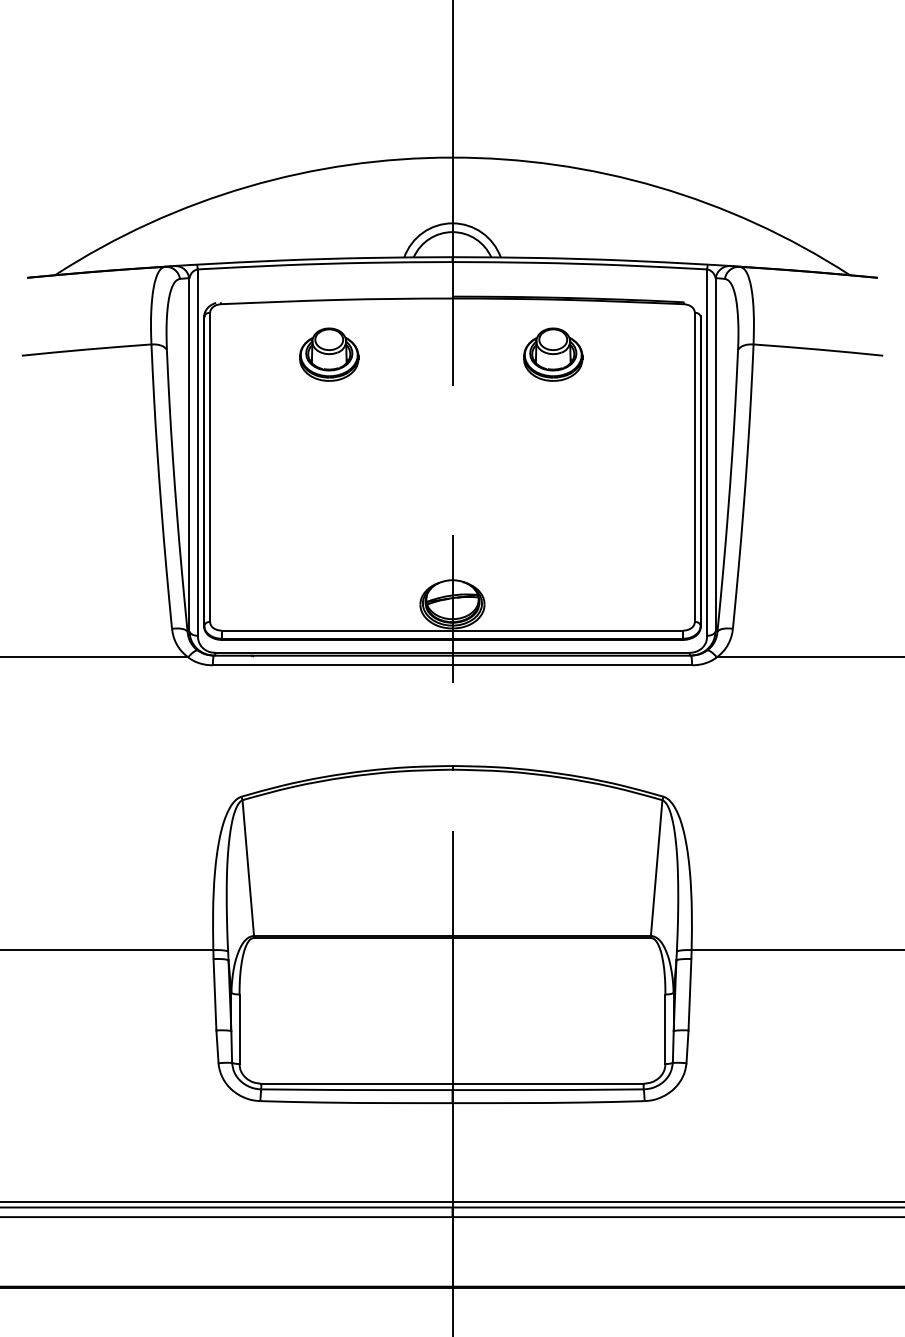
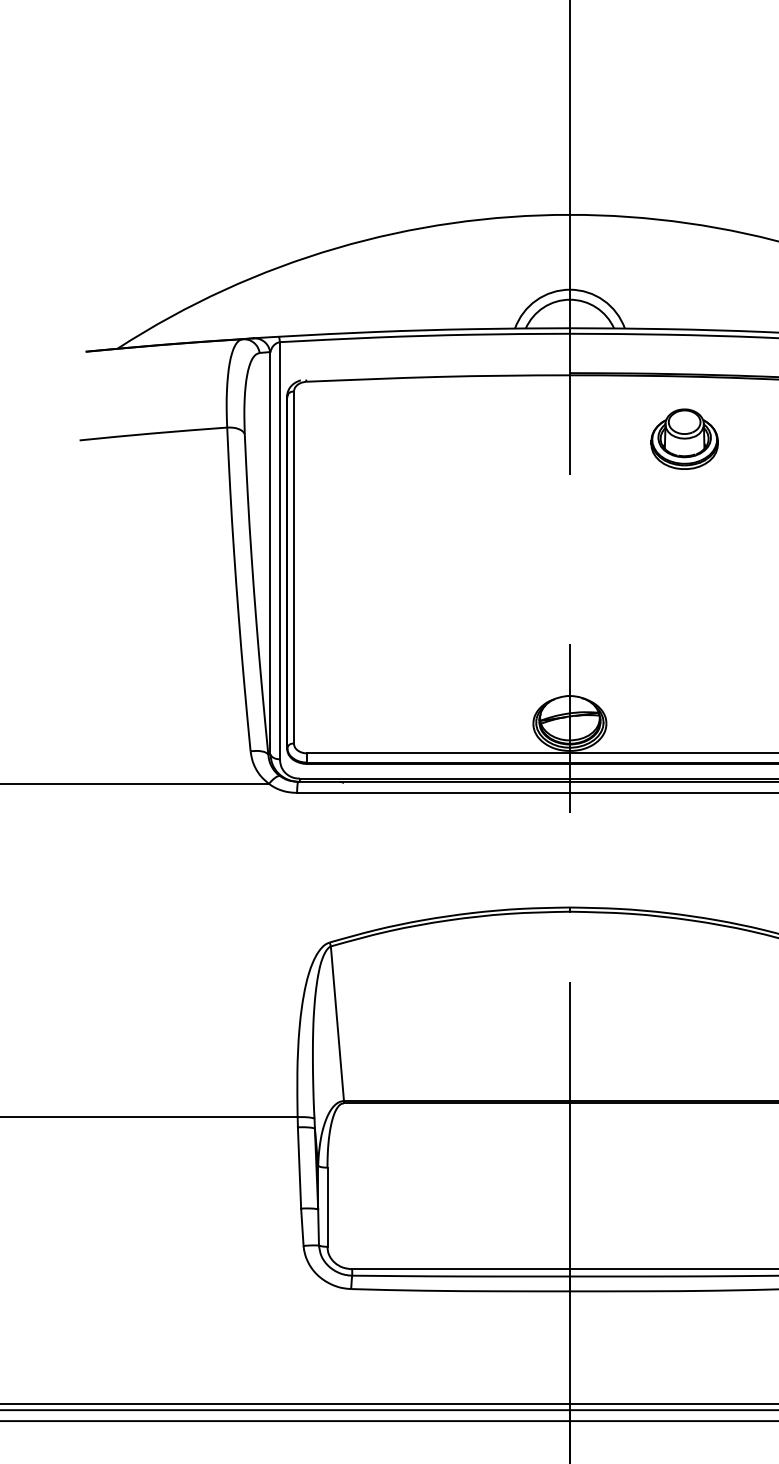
part: (329, 354) -> (429, 439), removed

